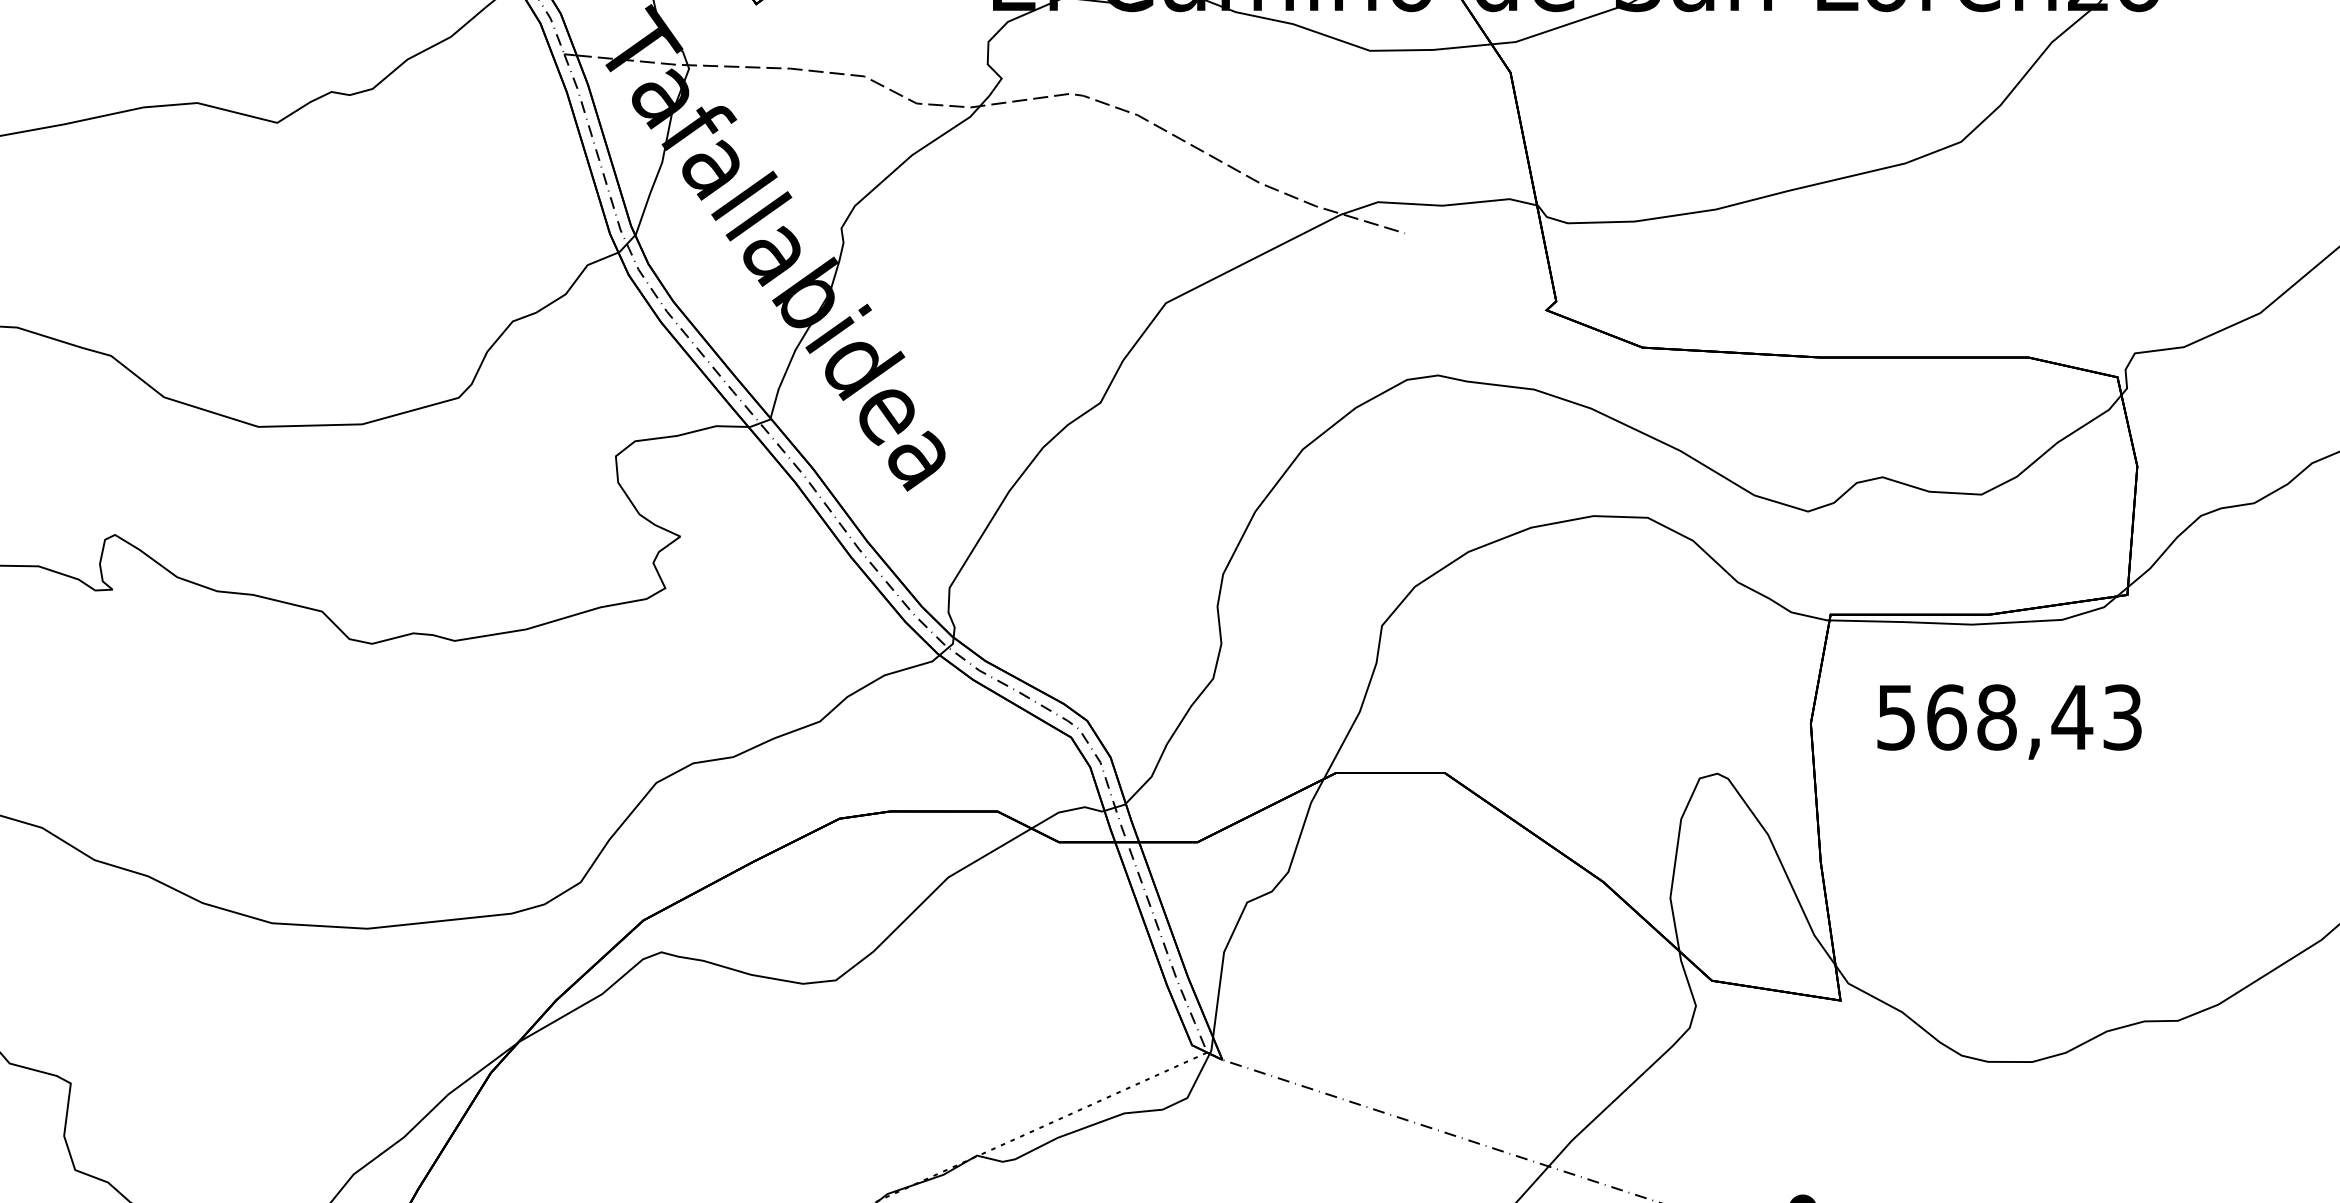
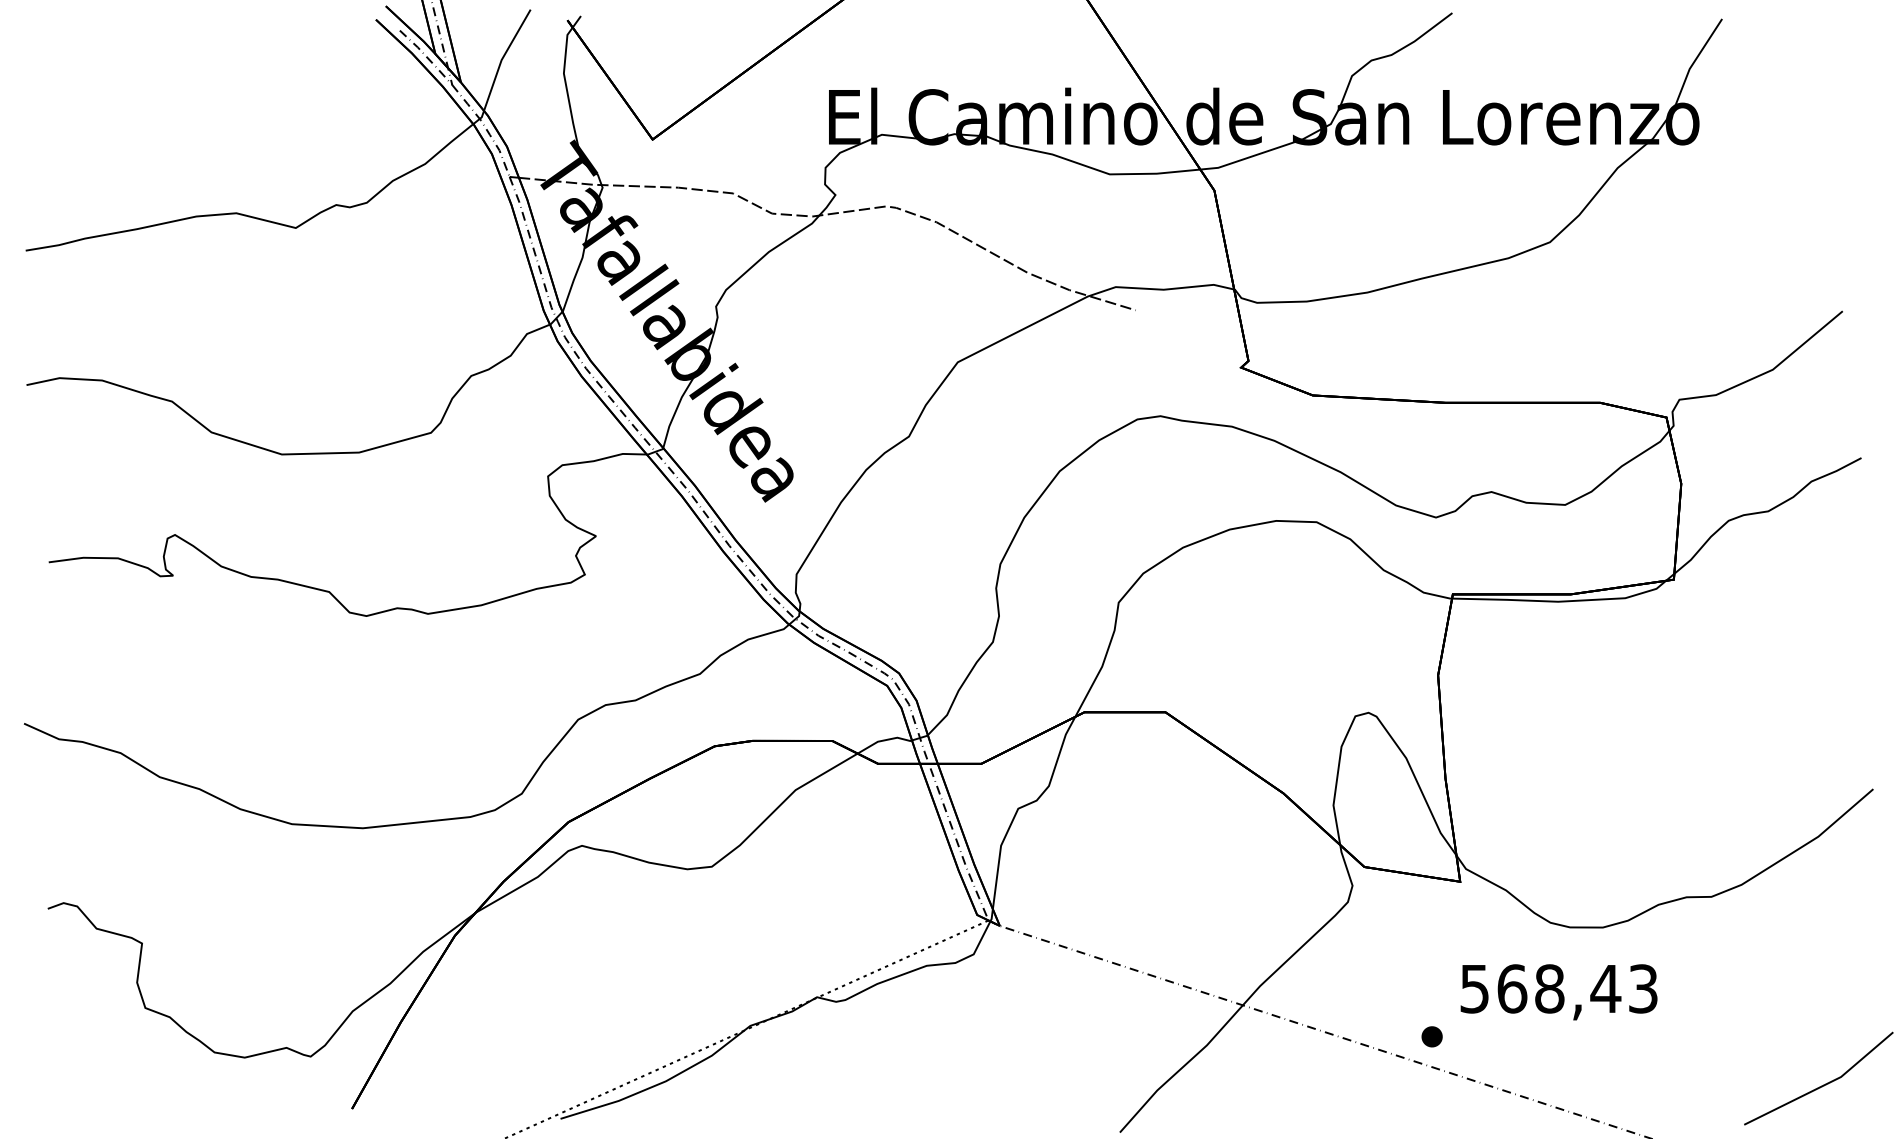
text: (2008, 722) -> (1558, 992), moved

